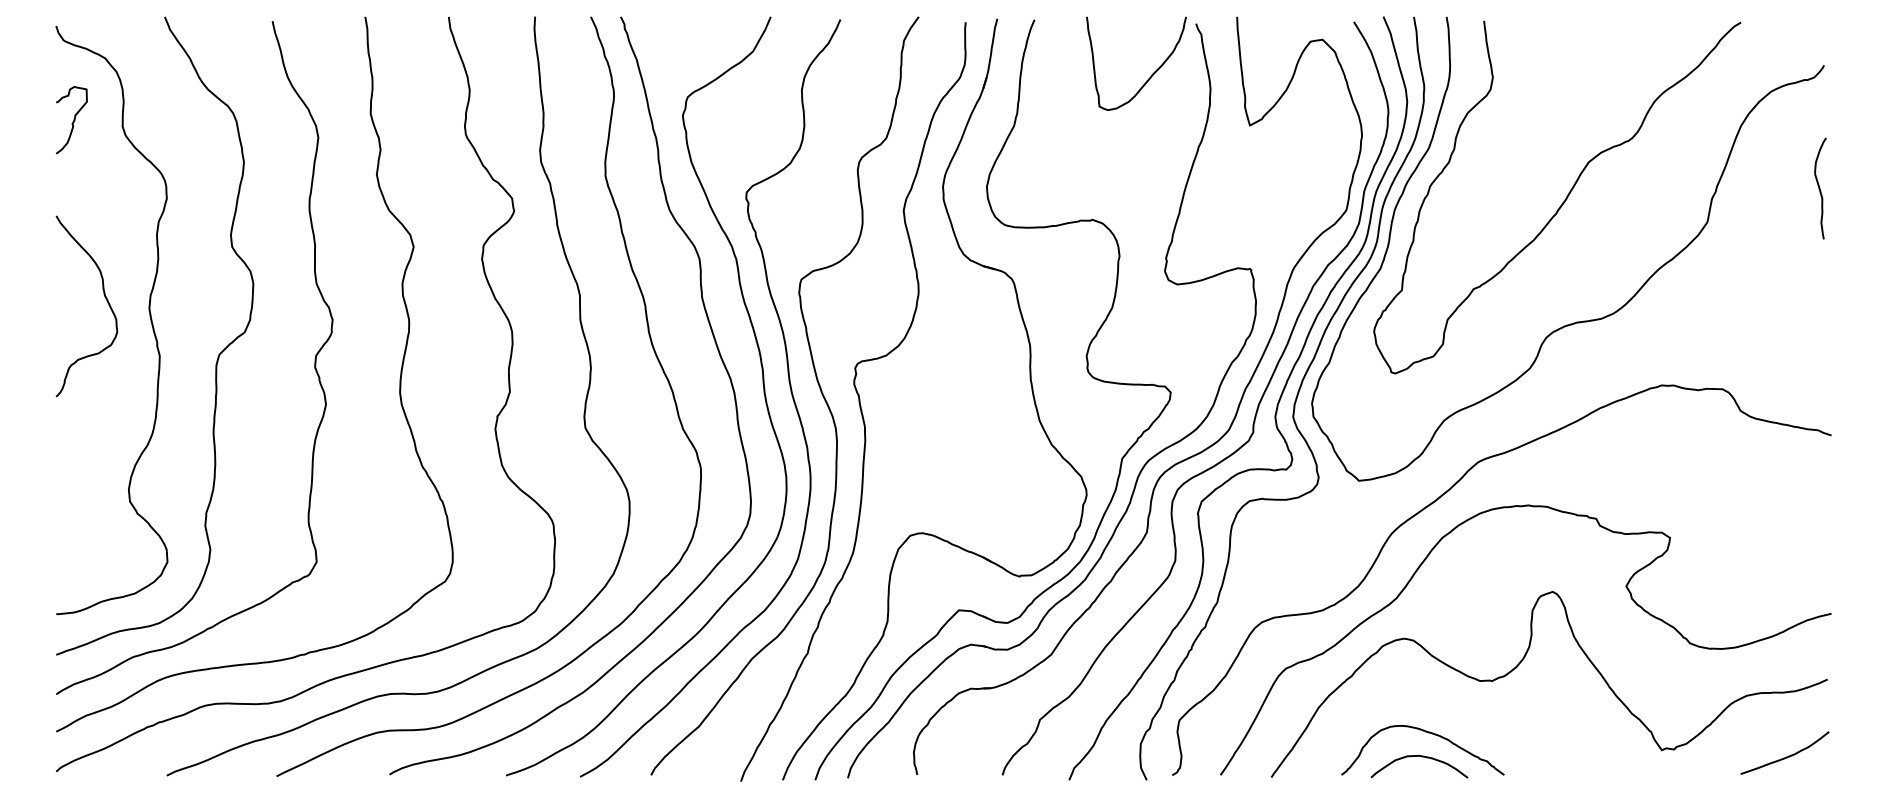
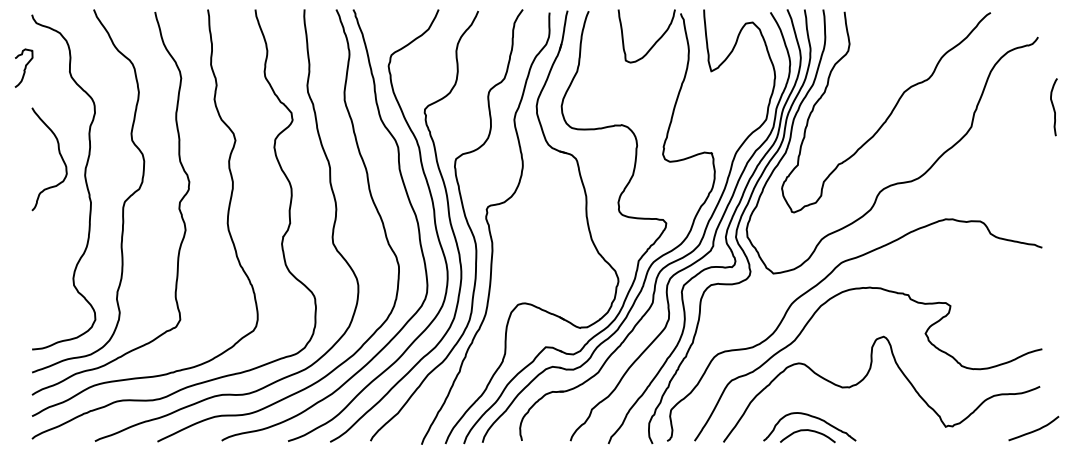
curve: (72, 118) -> (24, 67), moved
curve: (1819, 189) -> (1053, 107), moved
curve: (104, 297) -> (59, 154), moved
curve: (1784, 756) -> (1033, 430), moved

